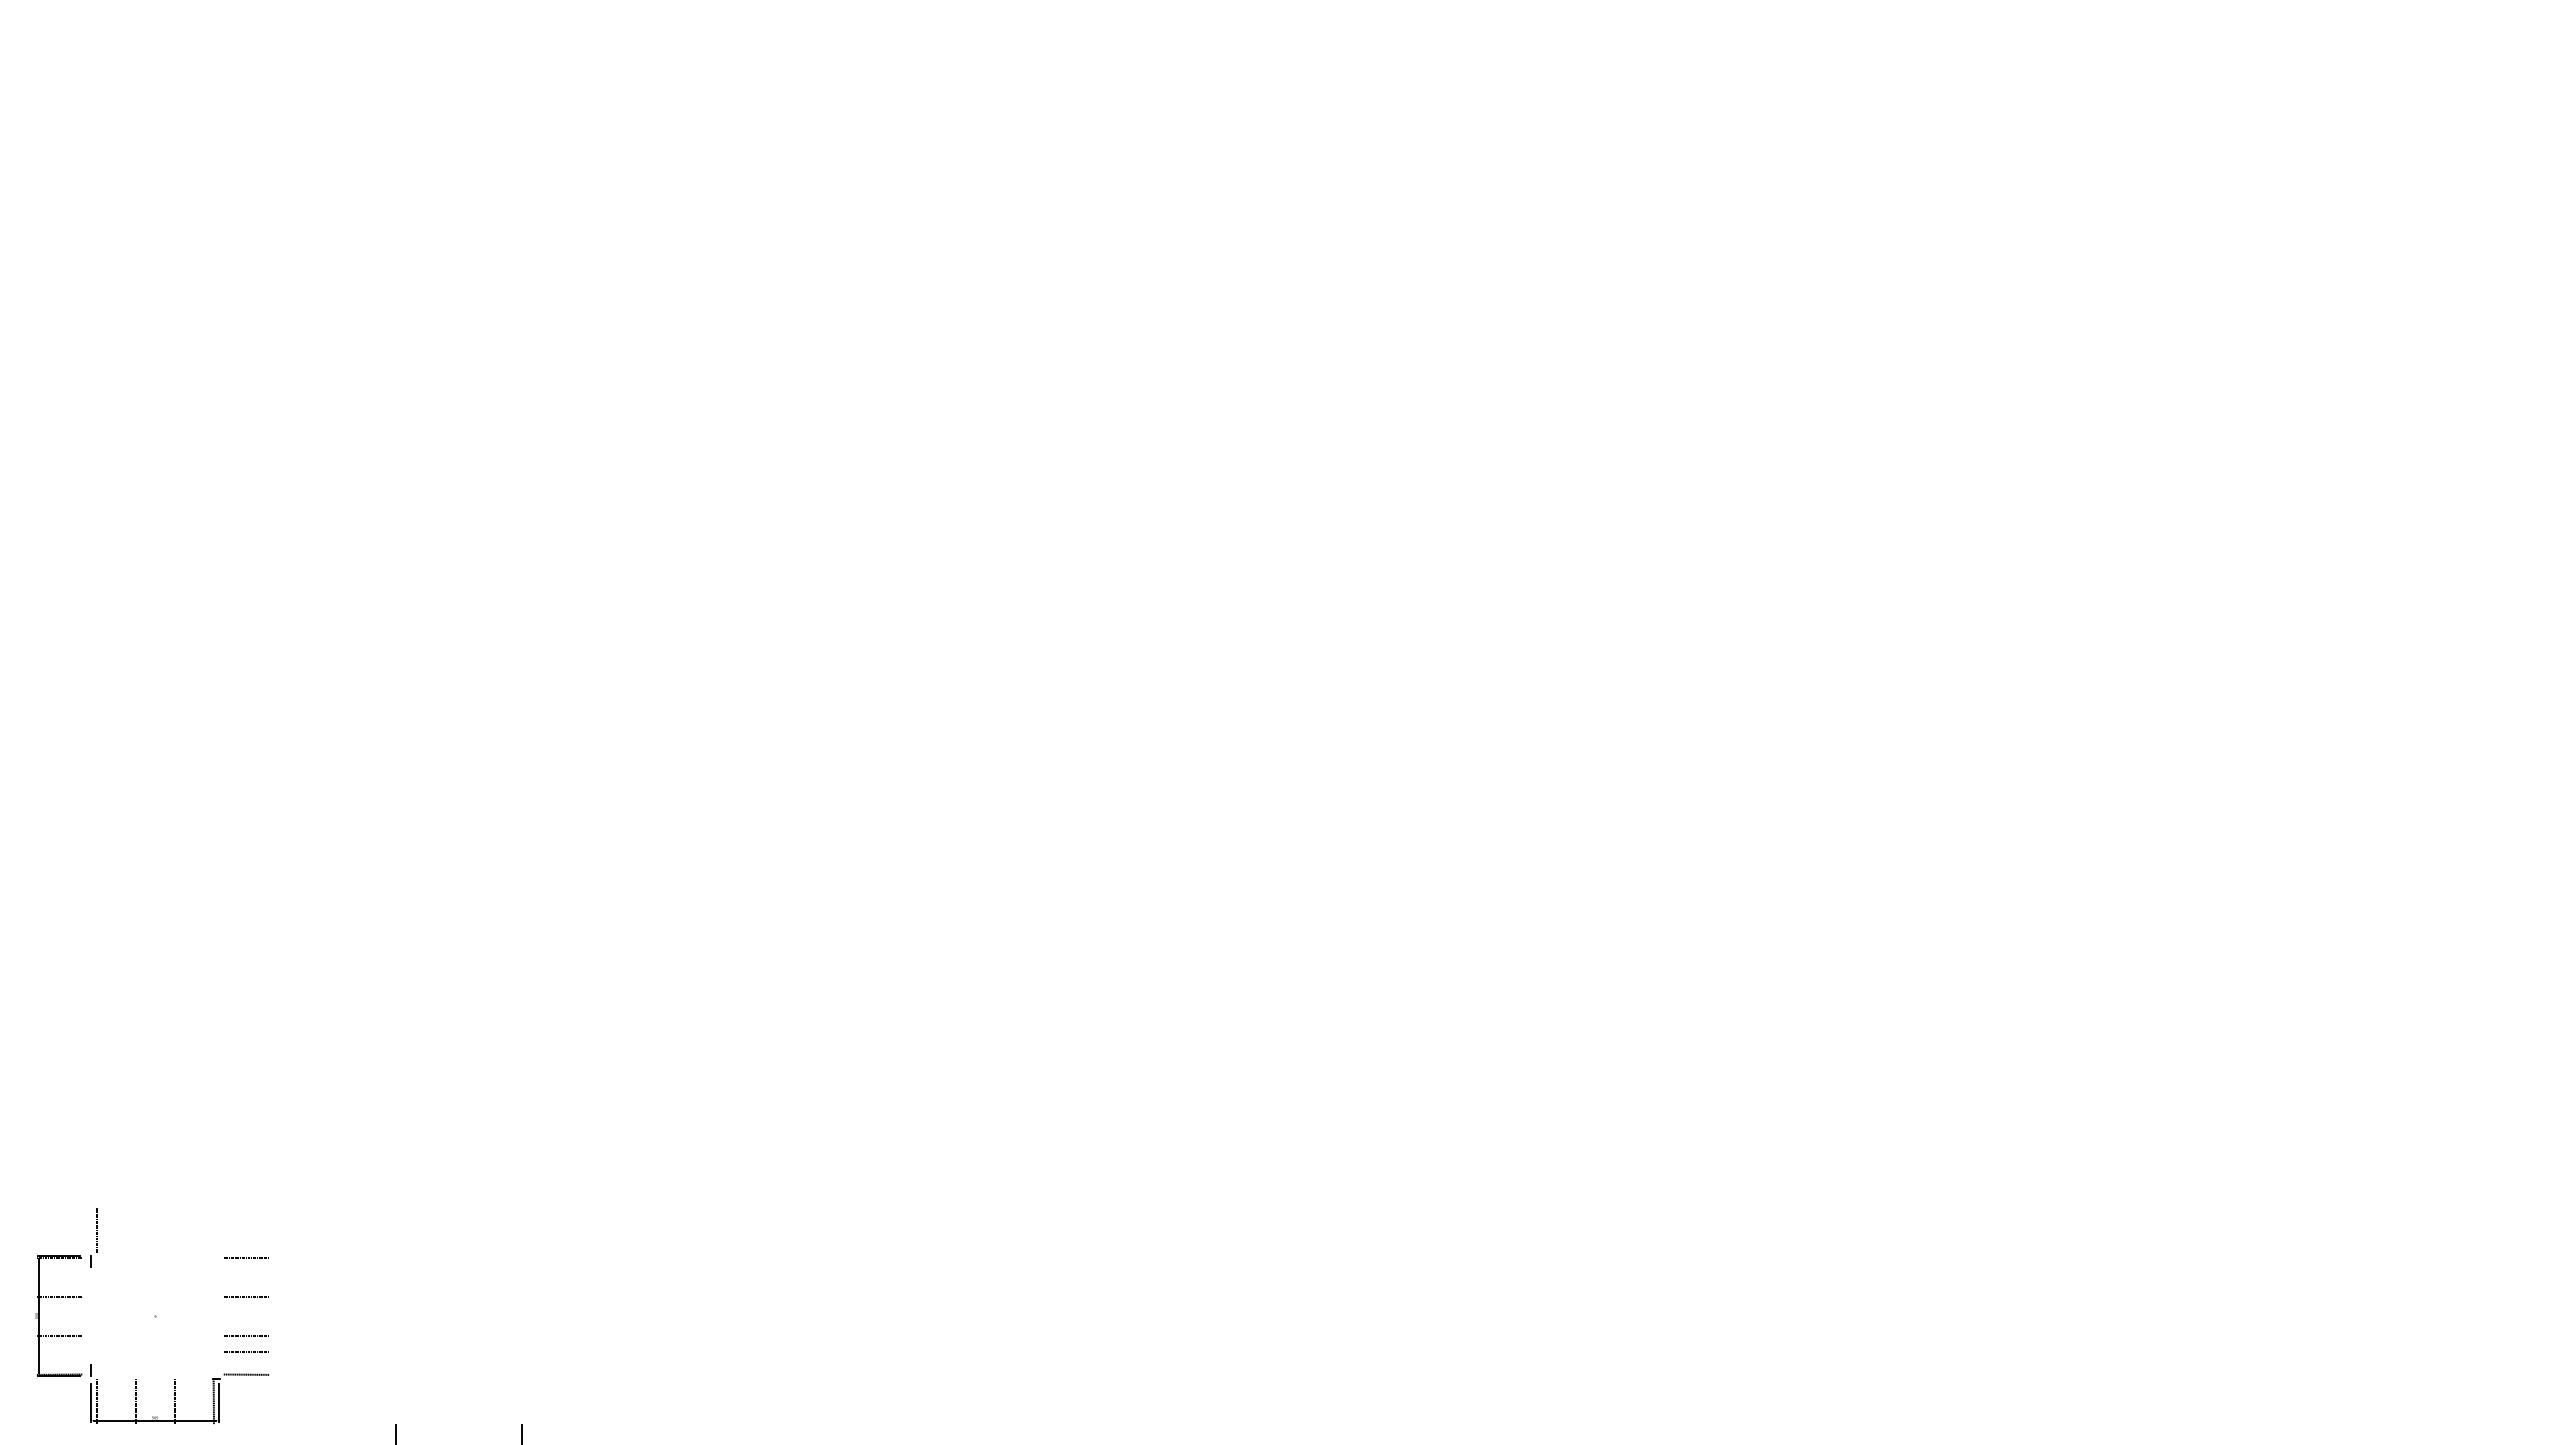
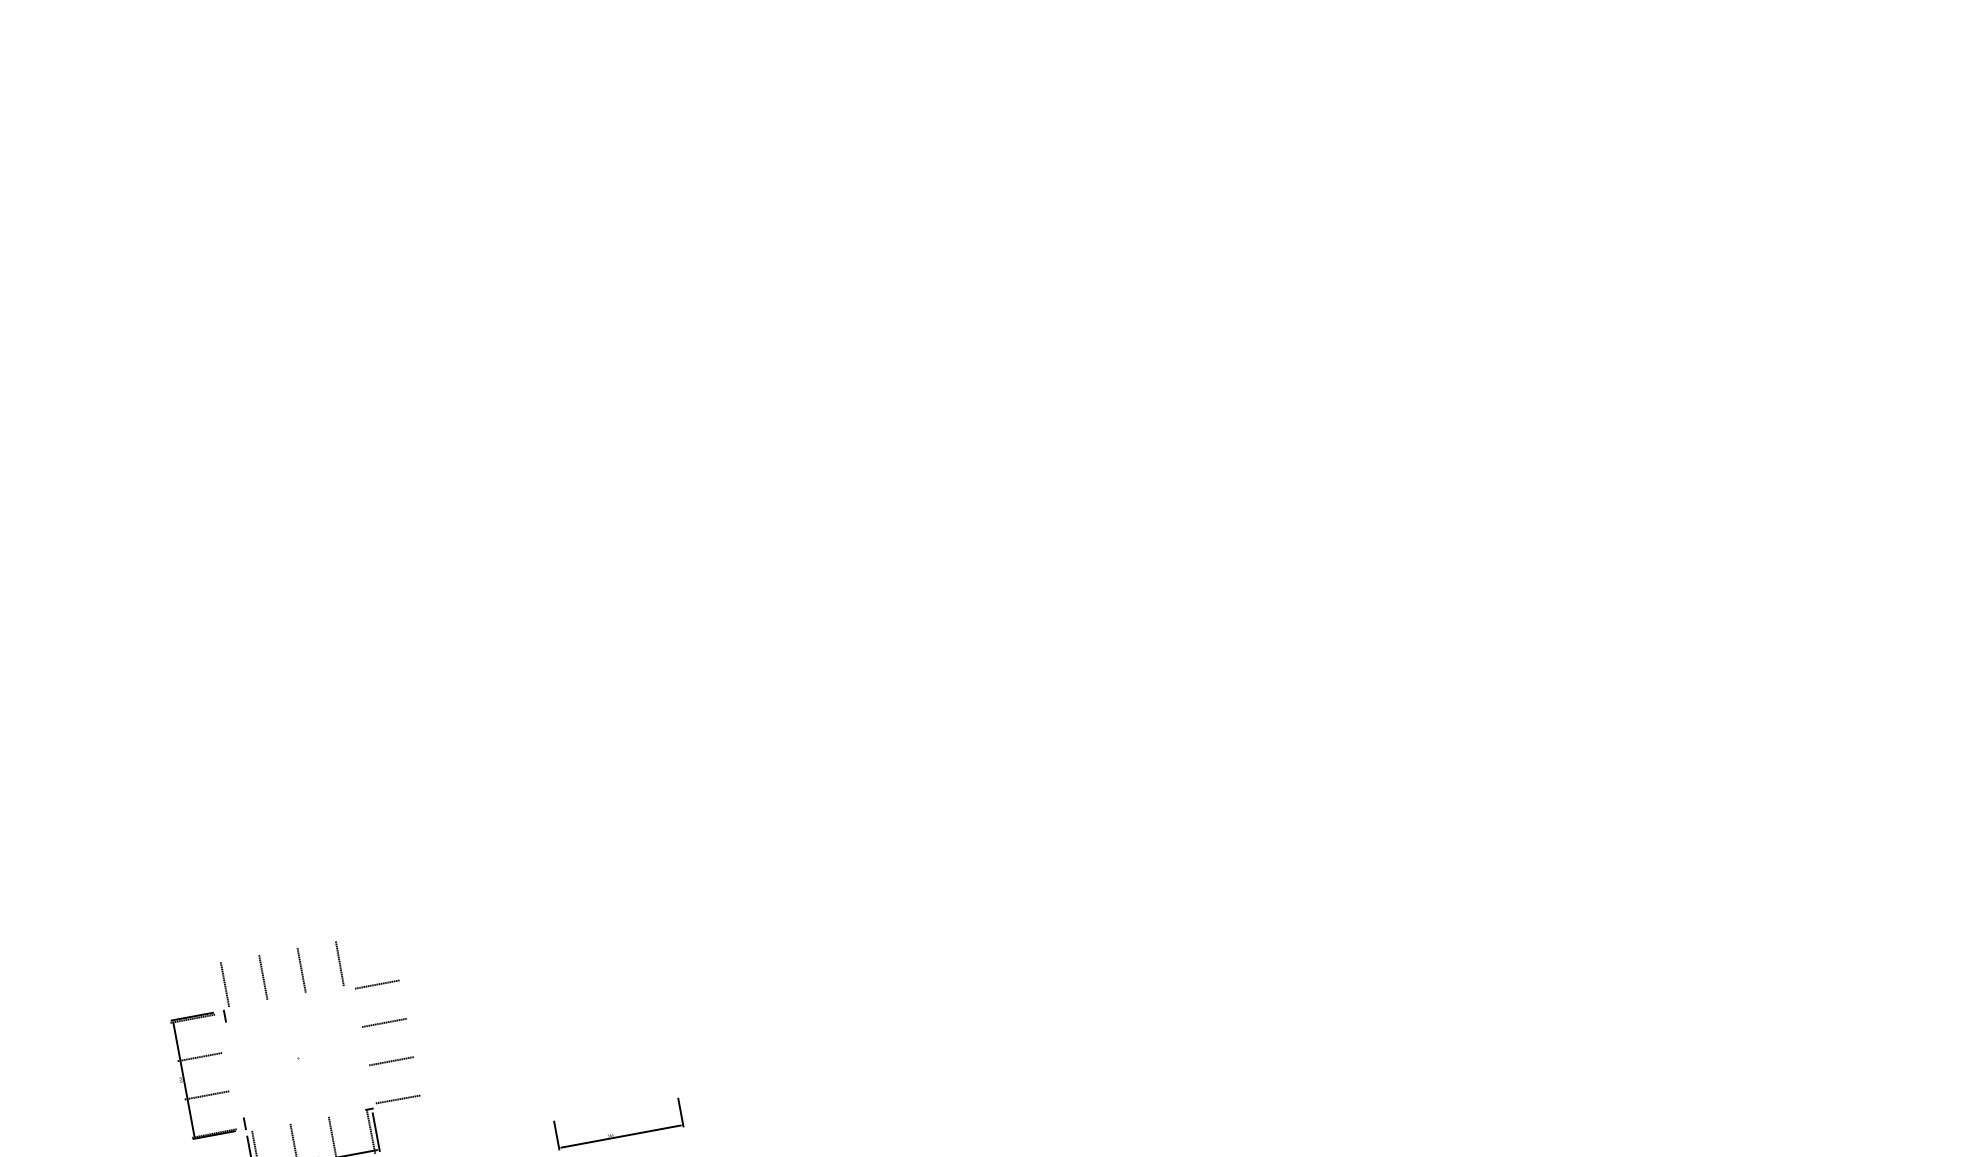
line: (136, 1229) -> (263, 976), added
line: (175, 1229) -> (301, 969), added
line: (213, 1230) -> (339, 963), added
line: (246, 1351) -> (394, 1076), removed

